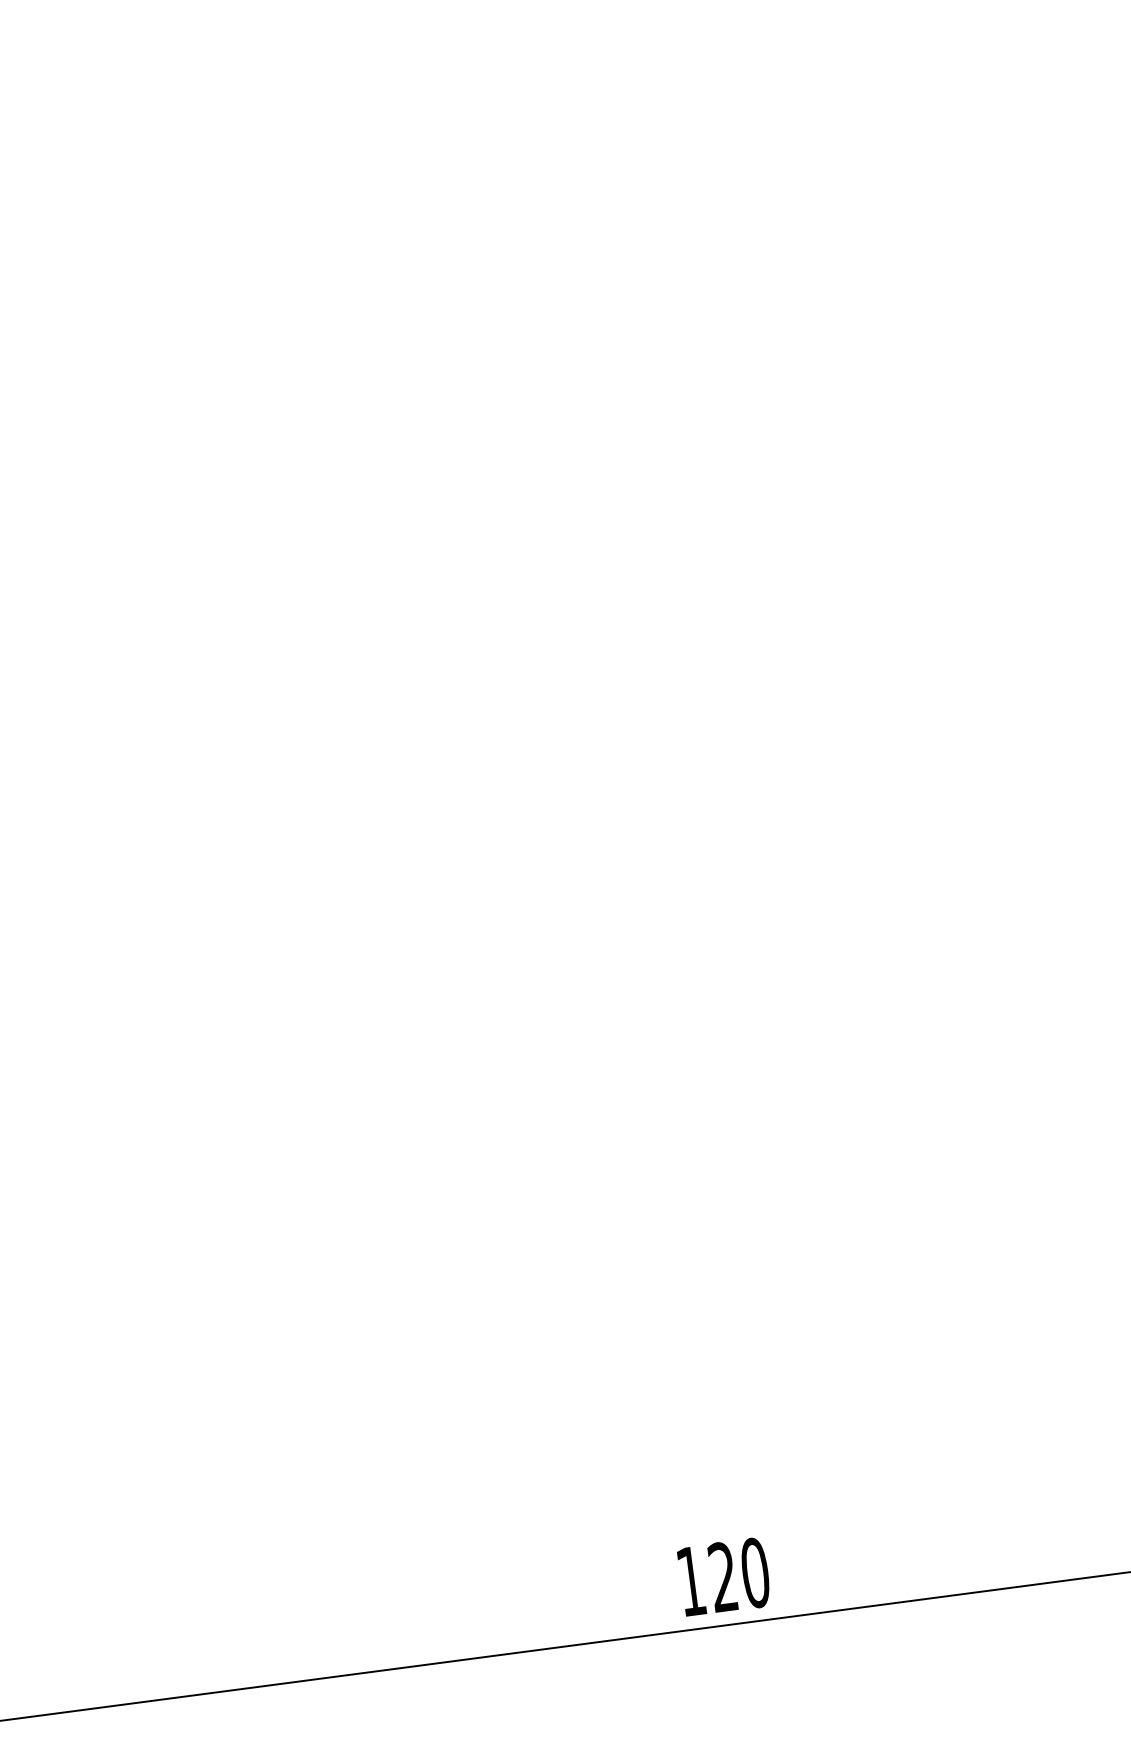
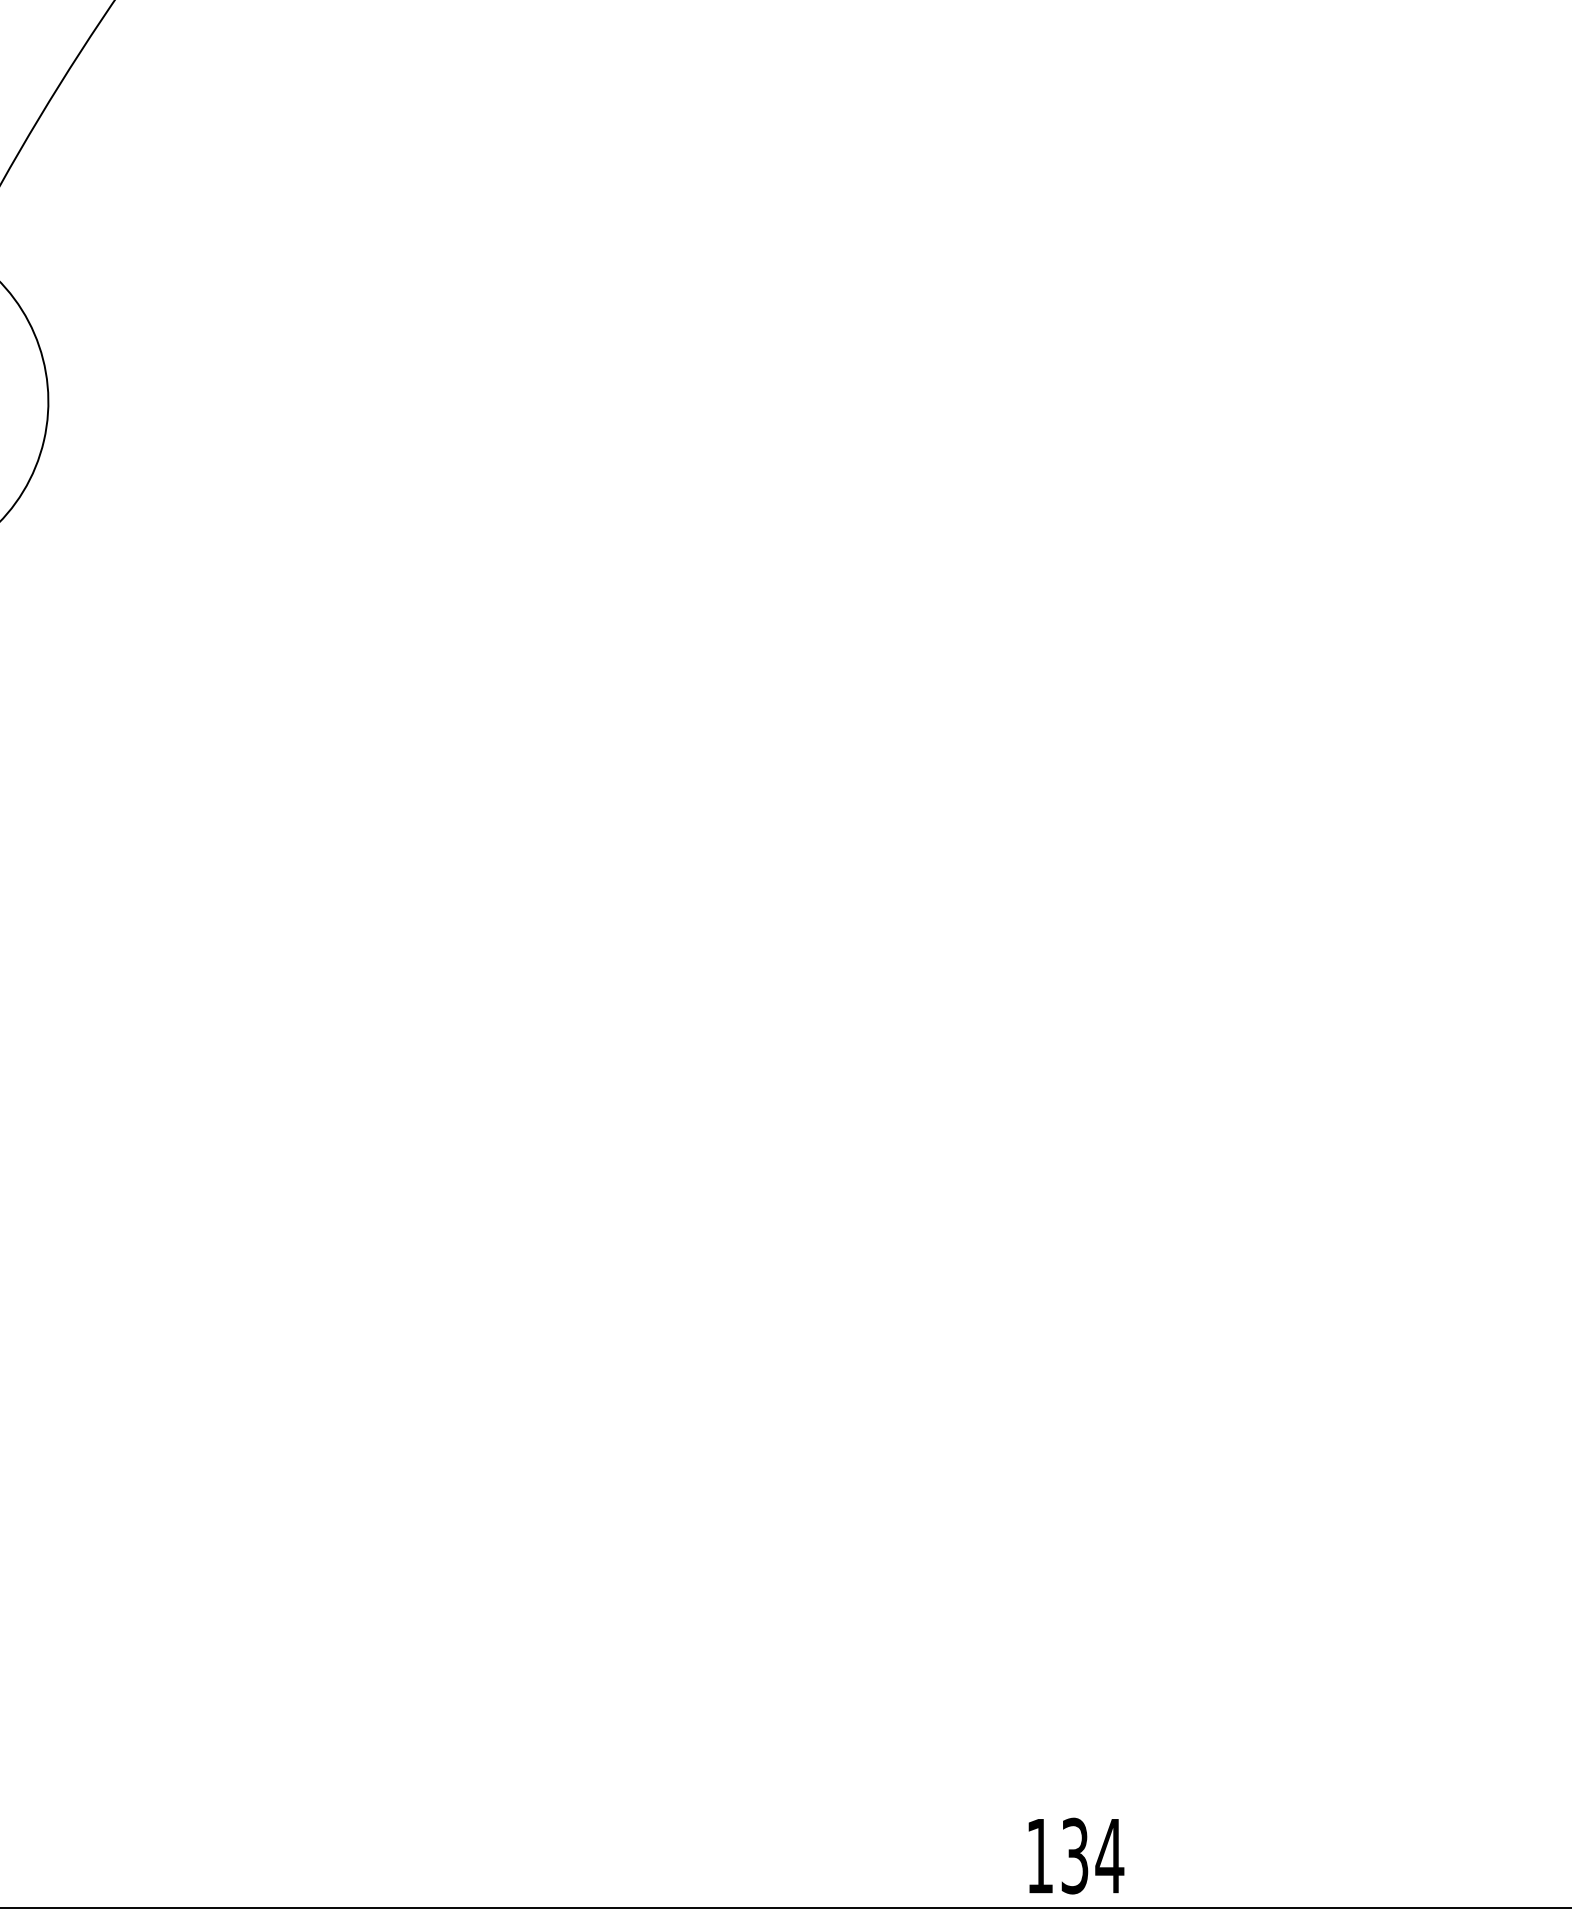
text: (739, 1574) -> (1092, 1855), 120 -> 134

